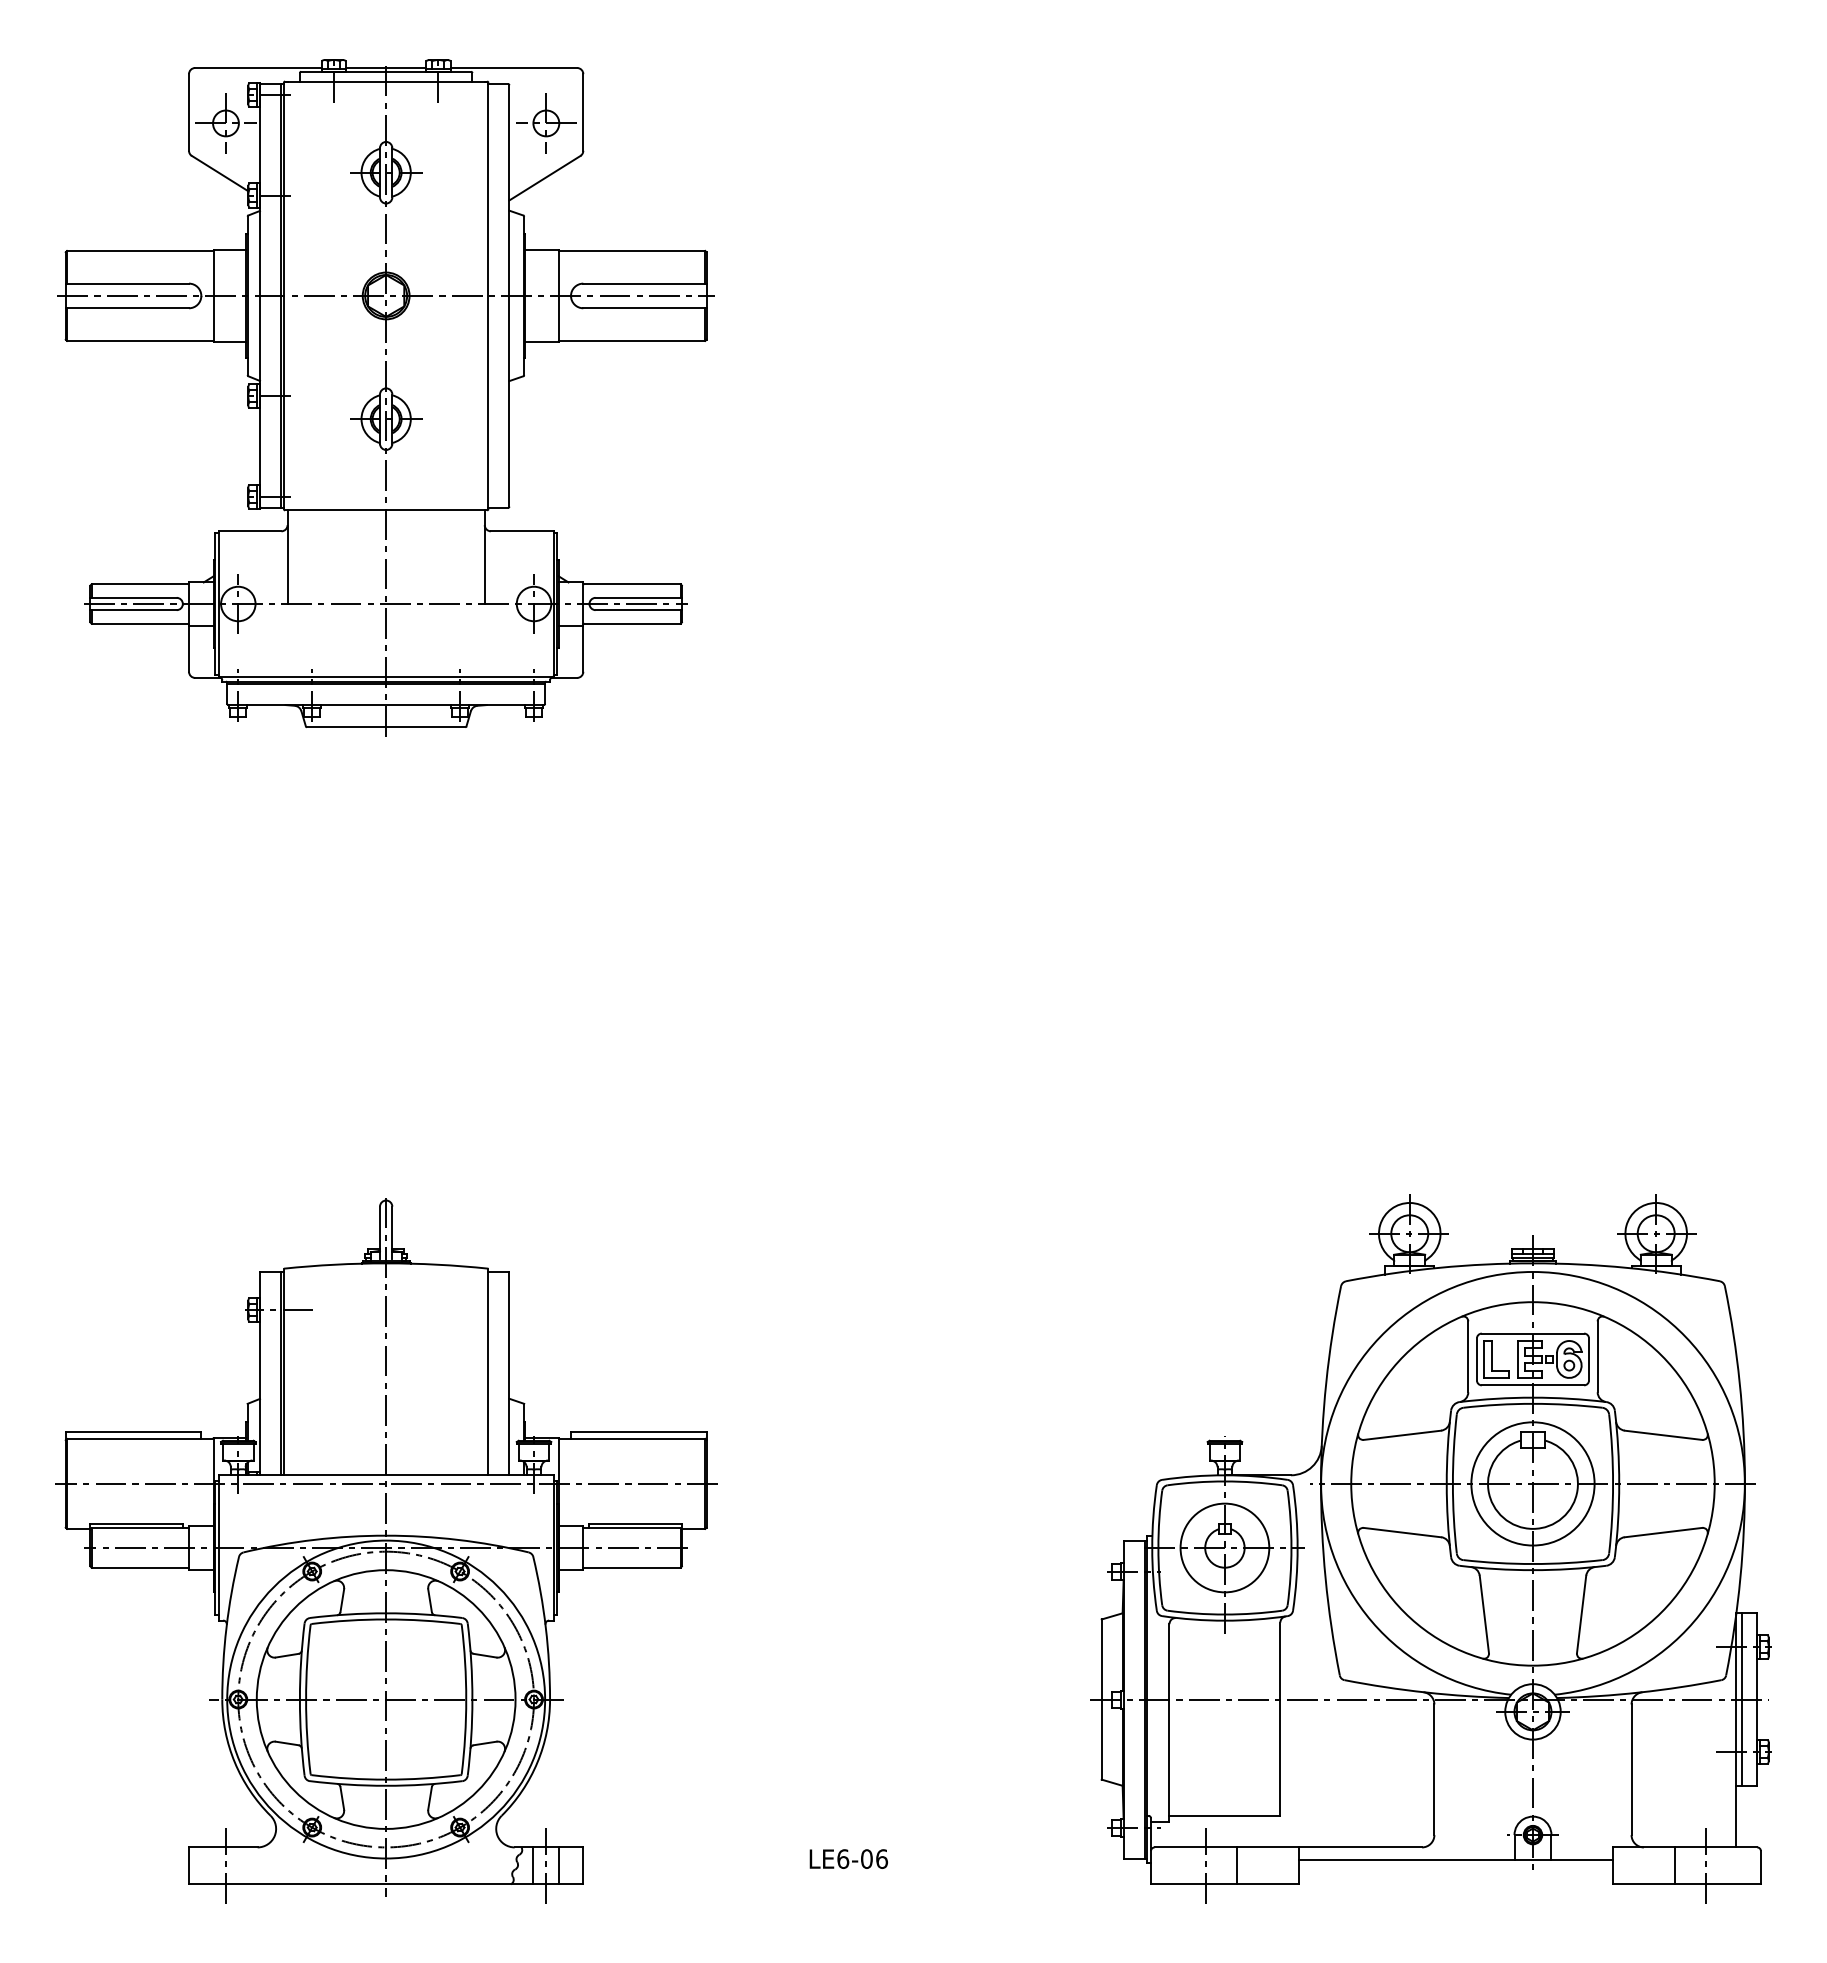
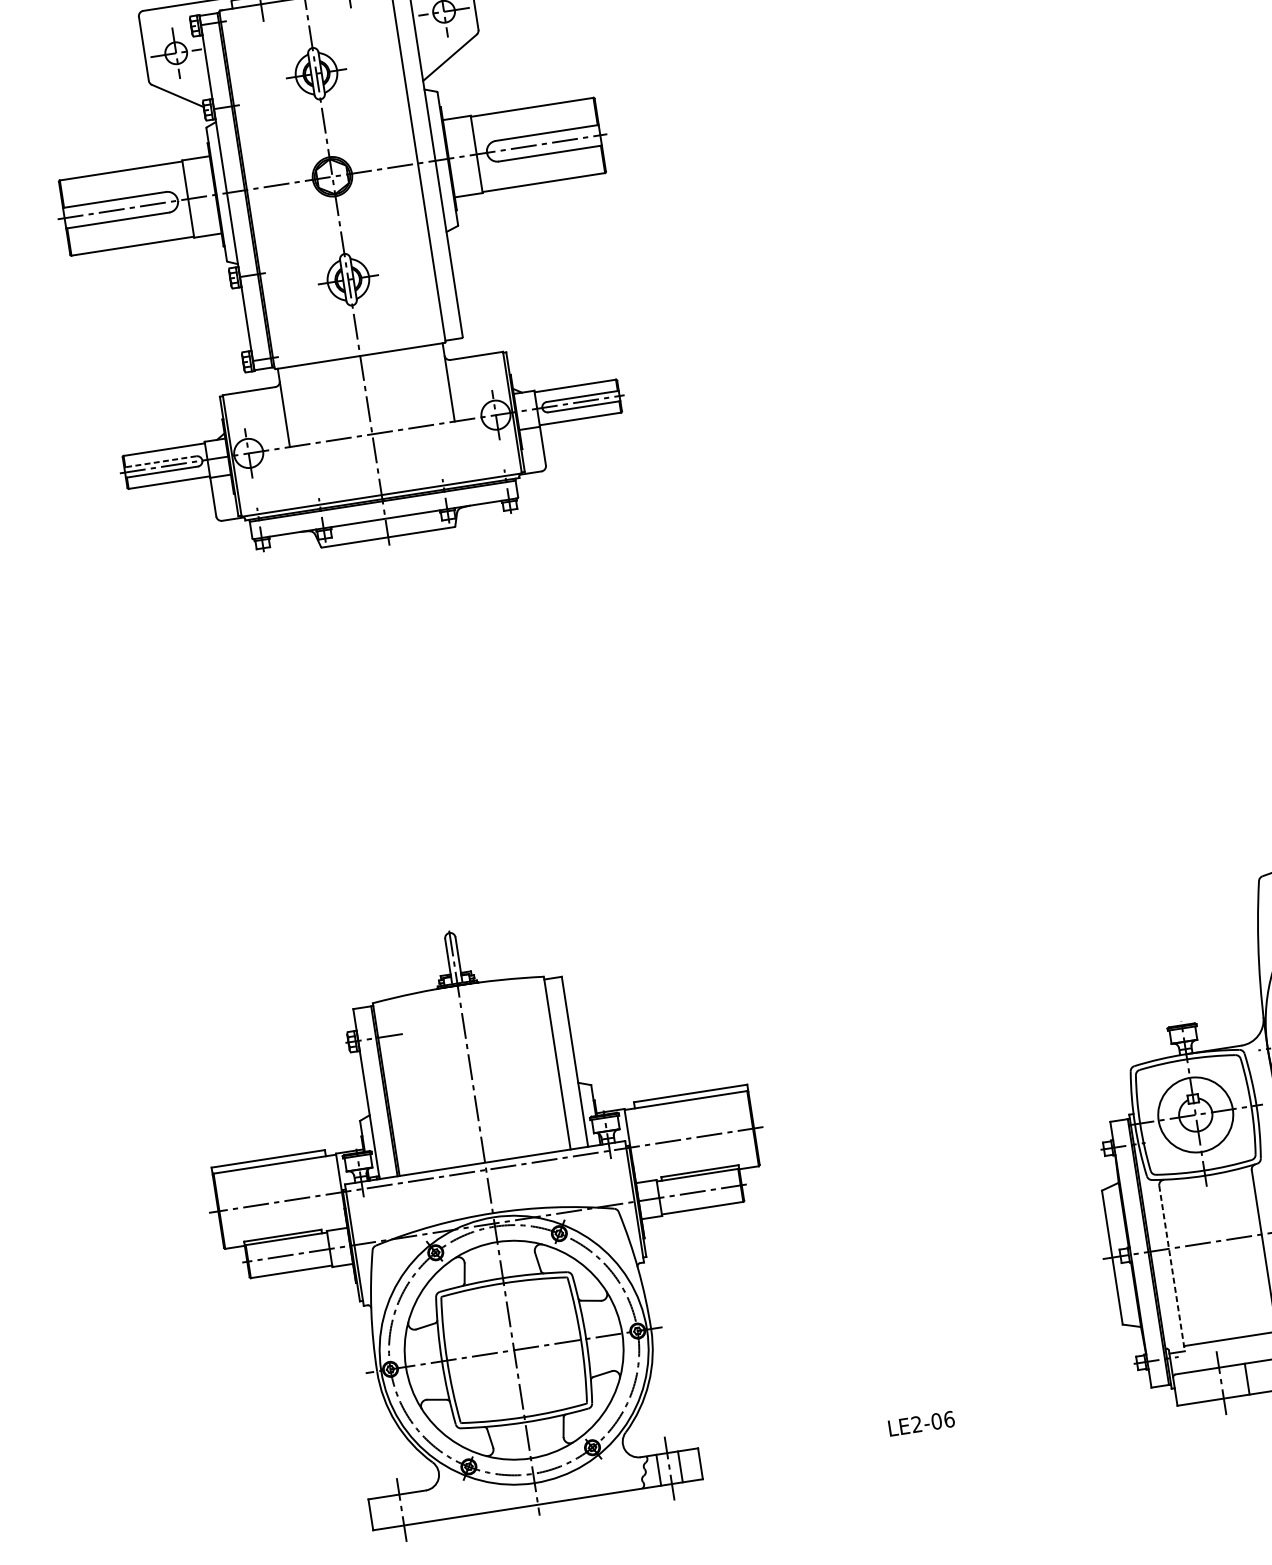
line: (133, 597) -> (160, 461), solid -> dashed
line: (1169, 1723) -> (1172, 1268), solid -> dashed
text: (843, 1858) -> (917, 1423), LE6-06 -> LE2-06

